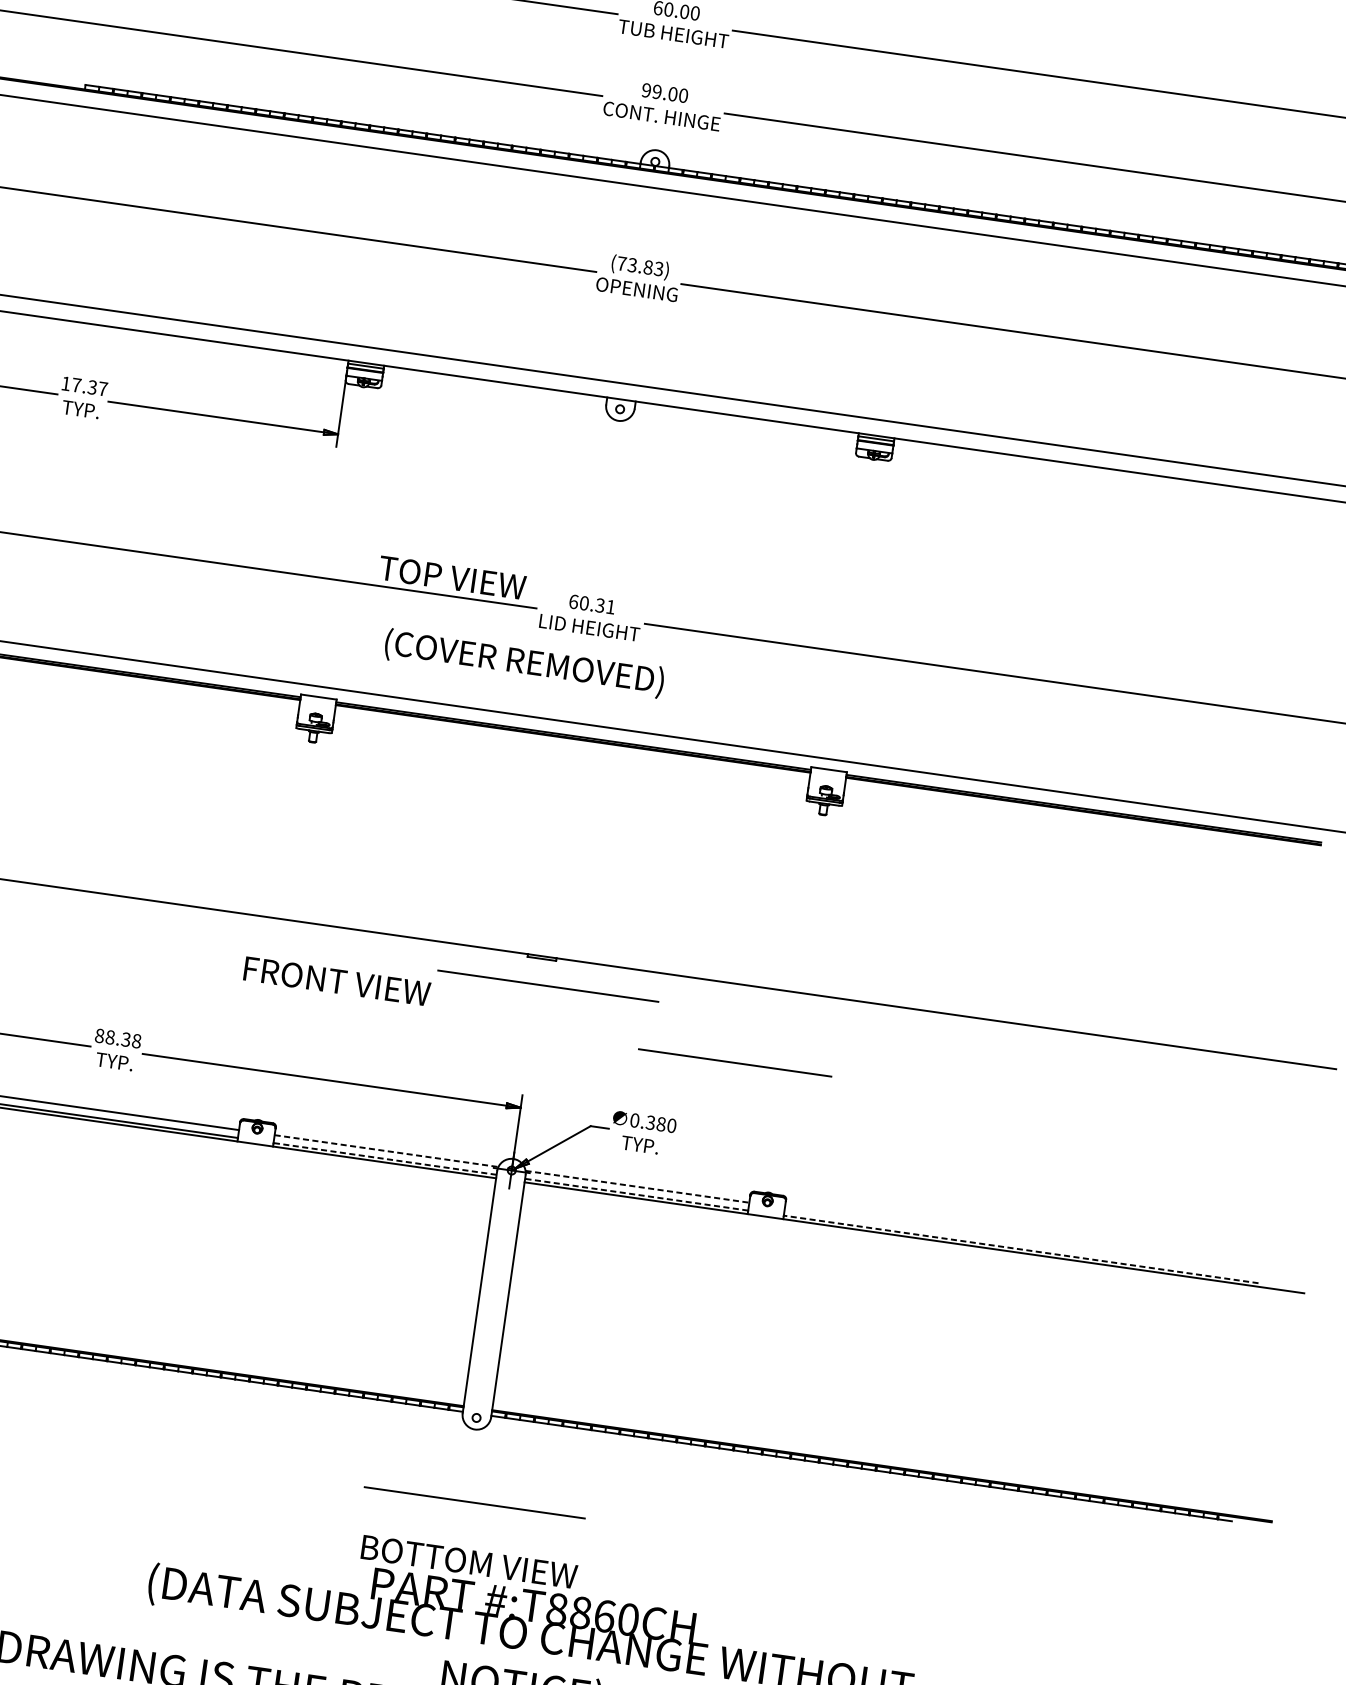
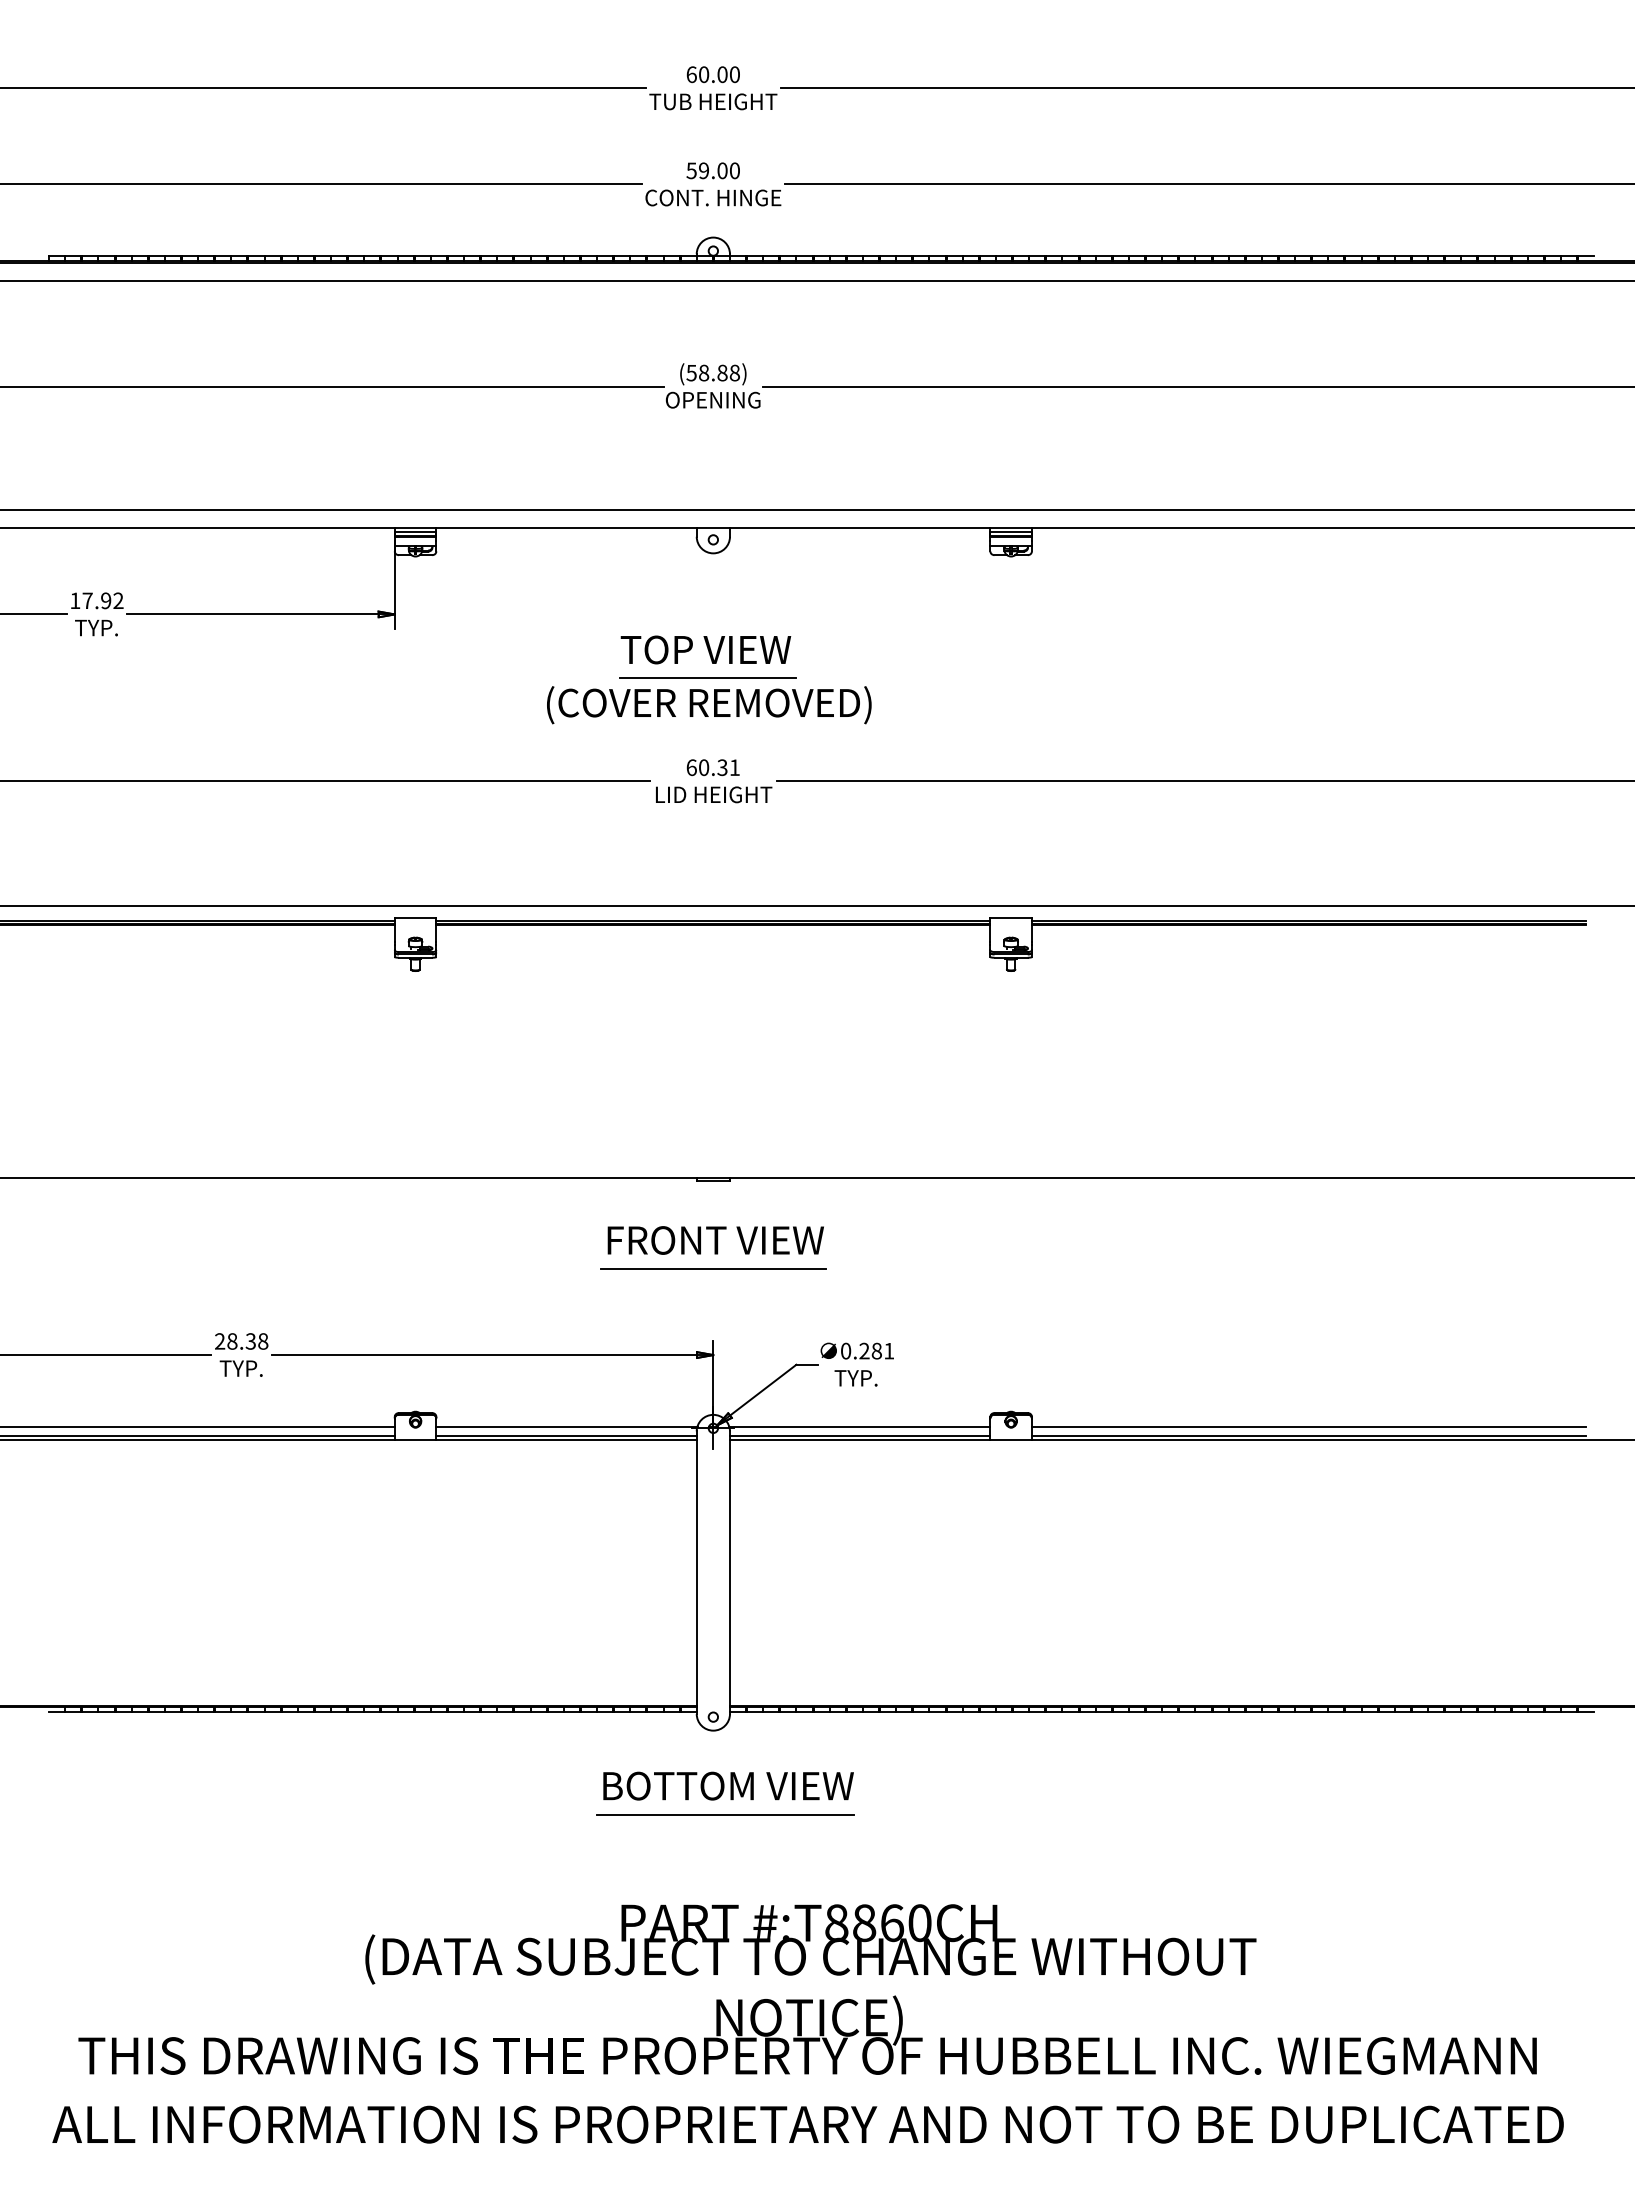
text: (646, 90) -> (691, 170), 99.00 -> 59.00
text: (639, 265) -> (712, 372), (73.83) -> (58.88)
text: (97, 387) -> (112, 600), 17.37 -> 17.92
line: (598, 527) -> (707, 678), added
text: (452, 577) -> (705, 649), moved
text: (524, 663) -> (709, 705), moved
text: (336, 981) -> (715, 1240), moved
line: (548, 986) -> (725, 1211), removed
text: (100, 1036) -> (220, 1341), 88.38 -> 28.38
line: (735, 1062) -> (713, 1268), moved
text: (661, 1123) -> (876, 1350), 0.380 -> 0.281
line: (386, 1151) -> (566, 1426), dashed -> solid
line: (385, 1158) -> (566, 1435), dashed -> solid
line: (637, 1186) -> (859, 1426), dashed -> solid
line: (636, 1194) -> (859, 1435), dashed -> solid
line: (1021, 1241) -> (1308, 1426), added
line: (1020, 1249) -> (1308, 1435), dashed -> solid
text: (469, 1561) -> (728, 1785), moved

